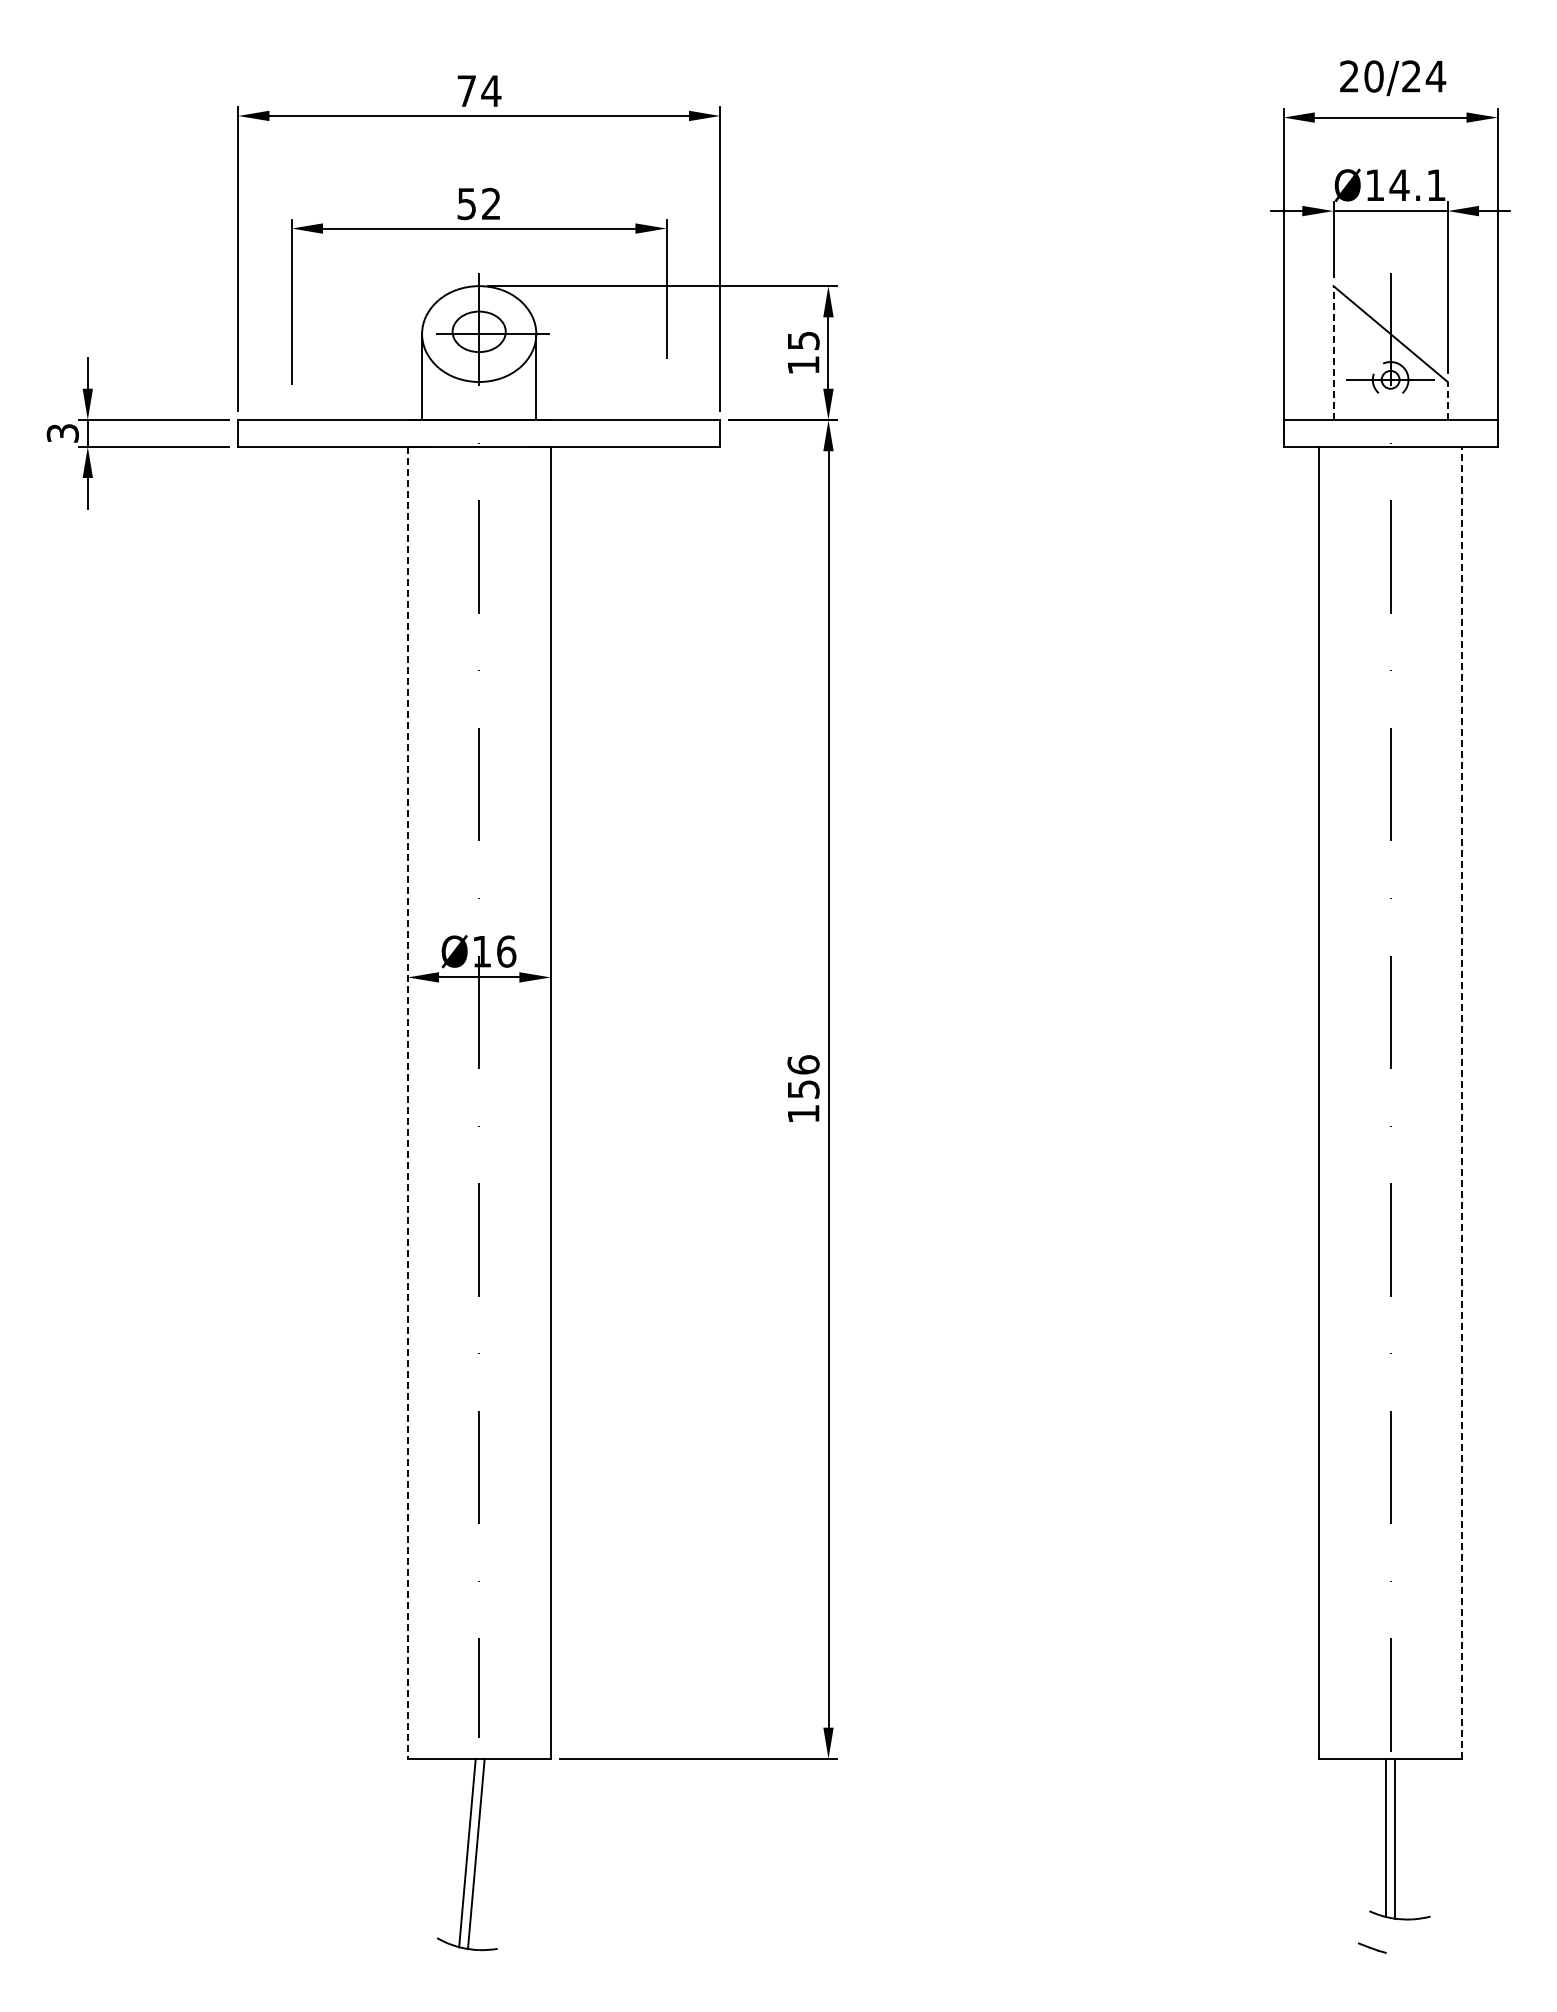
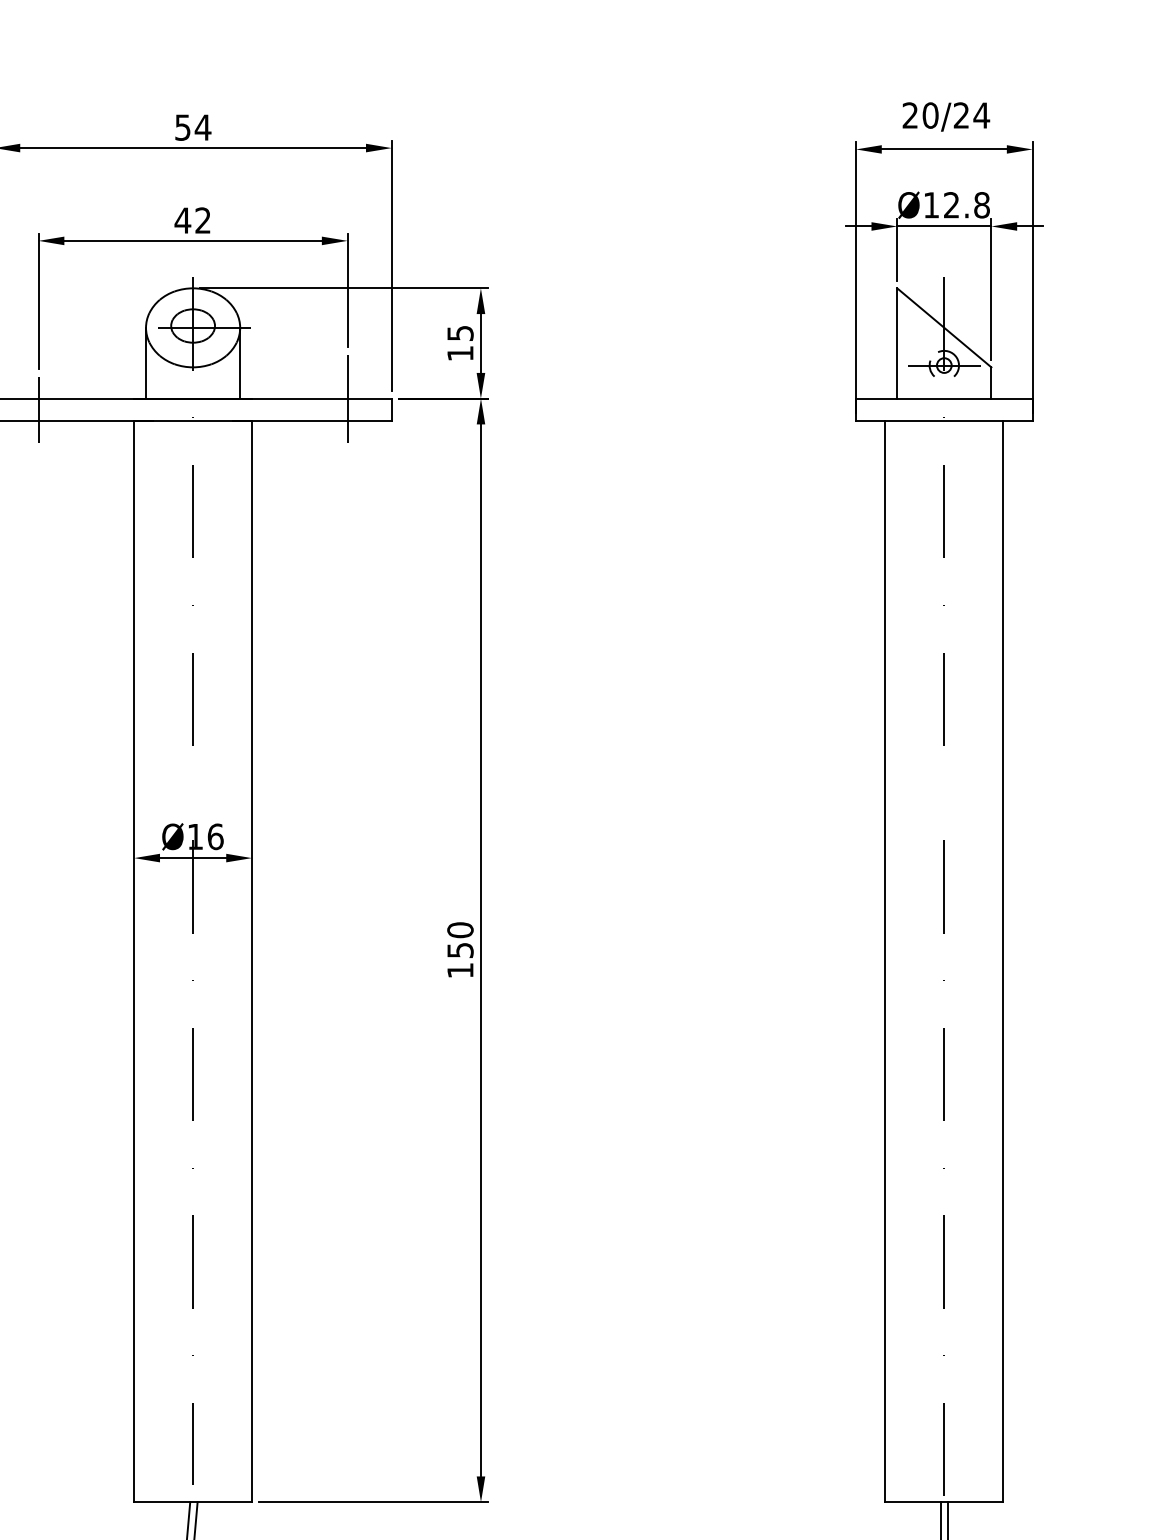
text: (466, 91) -> (182, 127), 74 -> 54
text: (1417, 185) -> (966, 205), Ø14.1 -> Ø12.8
text: (466, 204) -> (182, 221), 52 -> 42
line: (1333, 353) -> (897, 343), dashed -> solid
line: (1447, 400) -> (991, 382), dashed -> solid
line: (666, 419) -> (347, 398), added
line: (291, 433) -> (38, 409), added
text: (803, 1064) -> (460, 929), 156 -> 150
line: (1462, 1102) -> (1003, 961), dashed -> solid
line: (407, 1103) -> (134, 962), dashed -> solid

